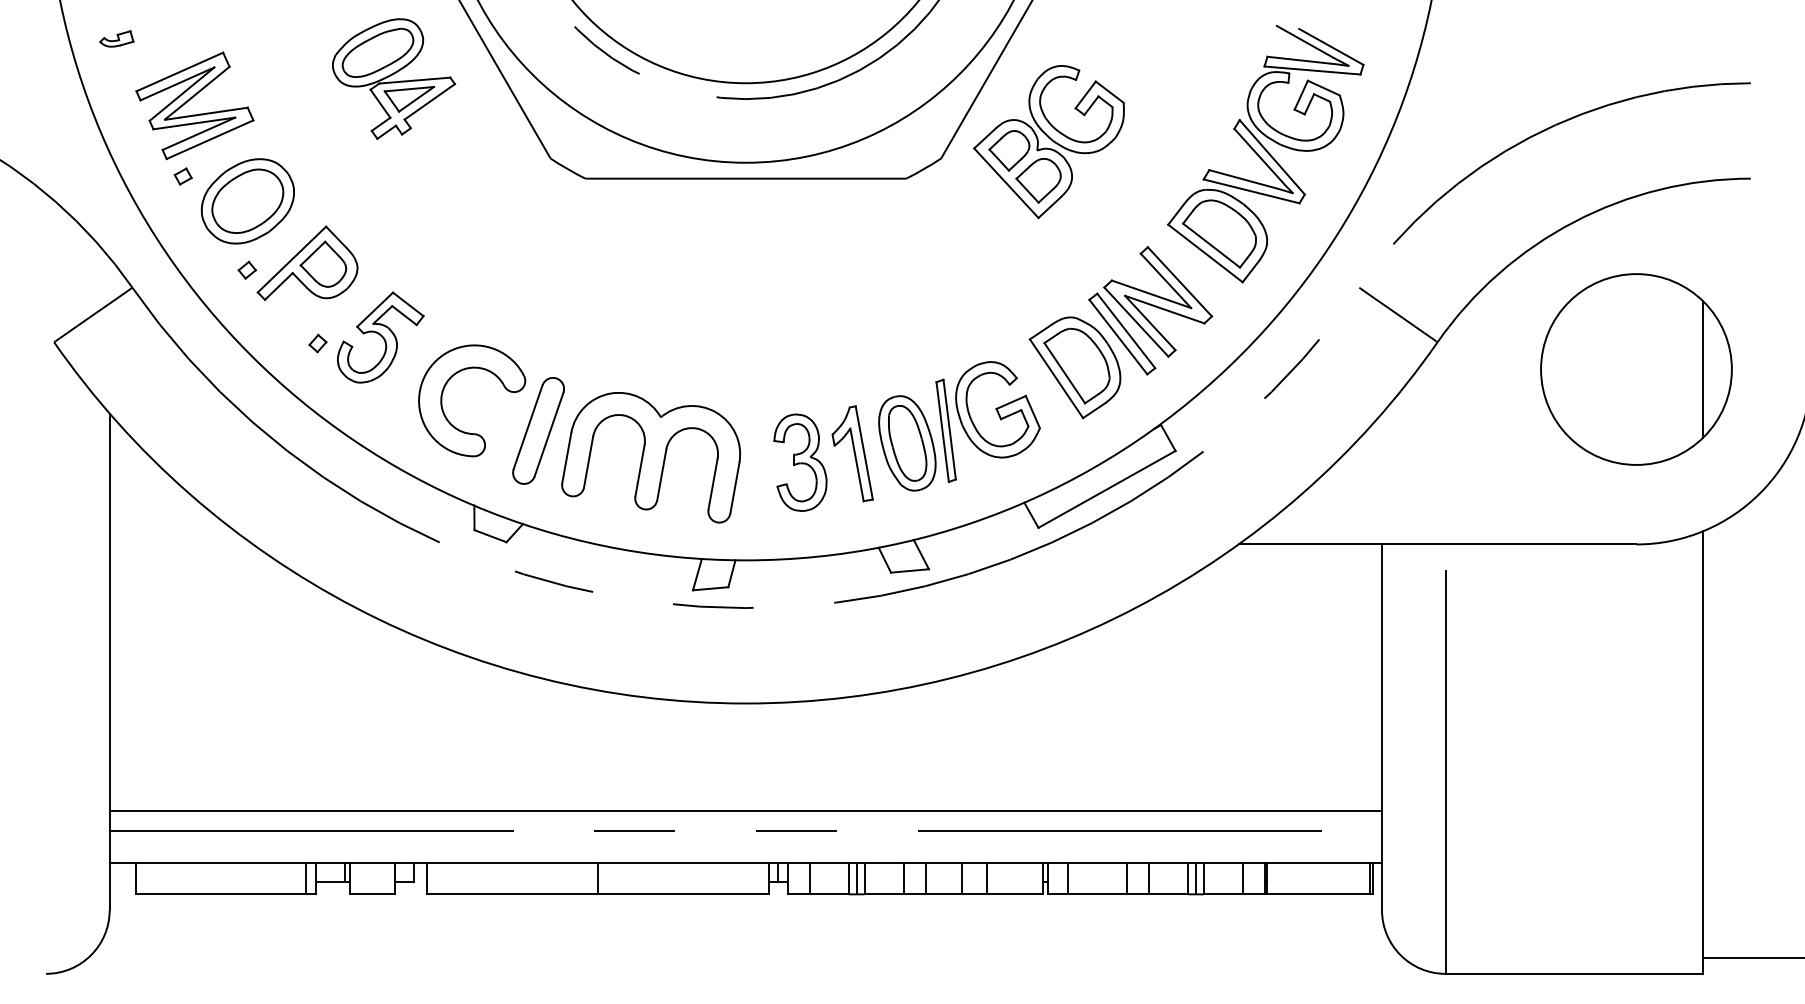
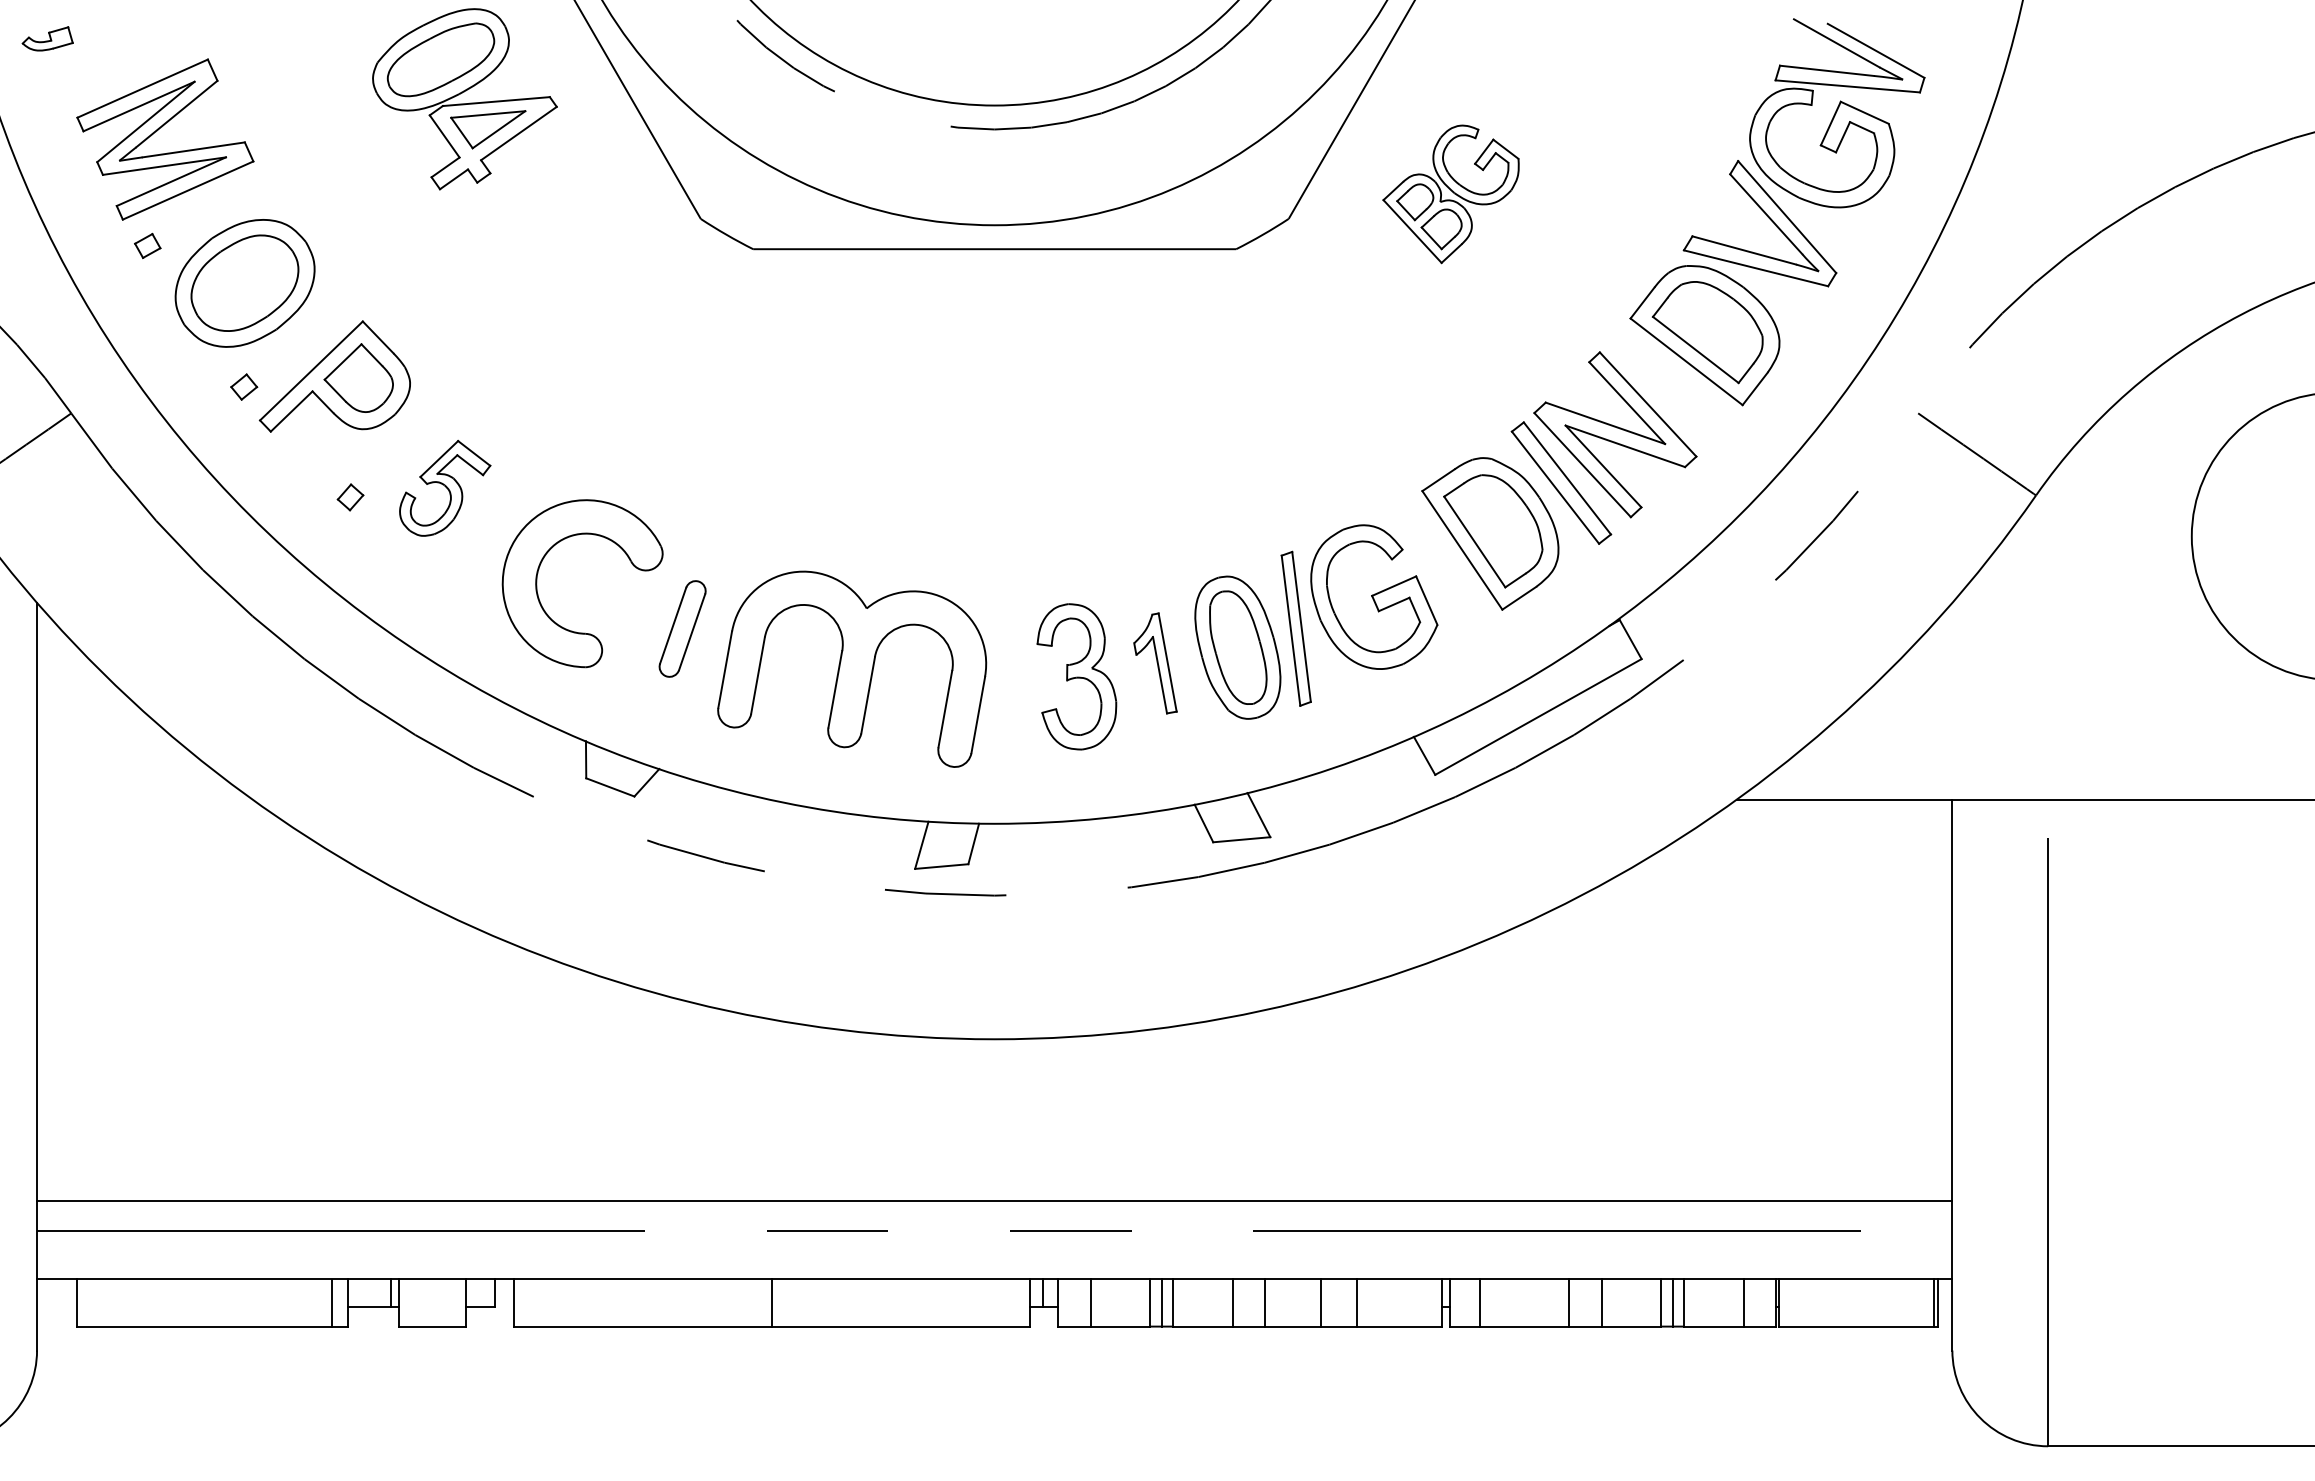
part: (1048, 142) -> (1450, 194), size x0.6
part: (380, 337) -> (444, 488), size x0.7
part: (538, 430) -> (682, 628), size x0.6
part: (852, 453) -> (1155, 662), size x0.7

